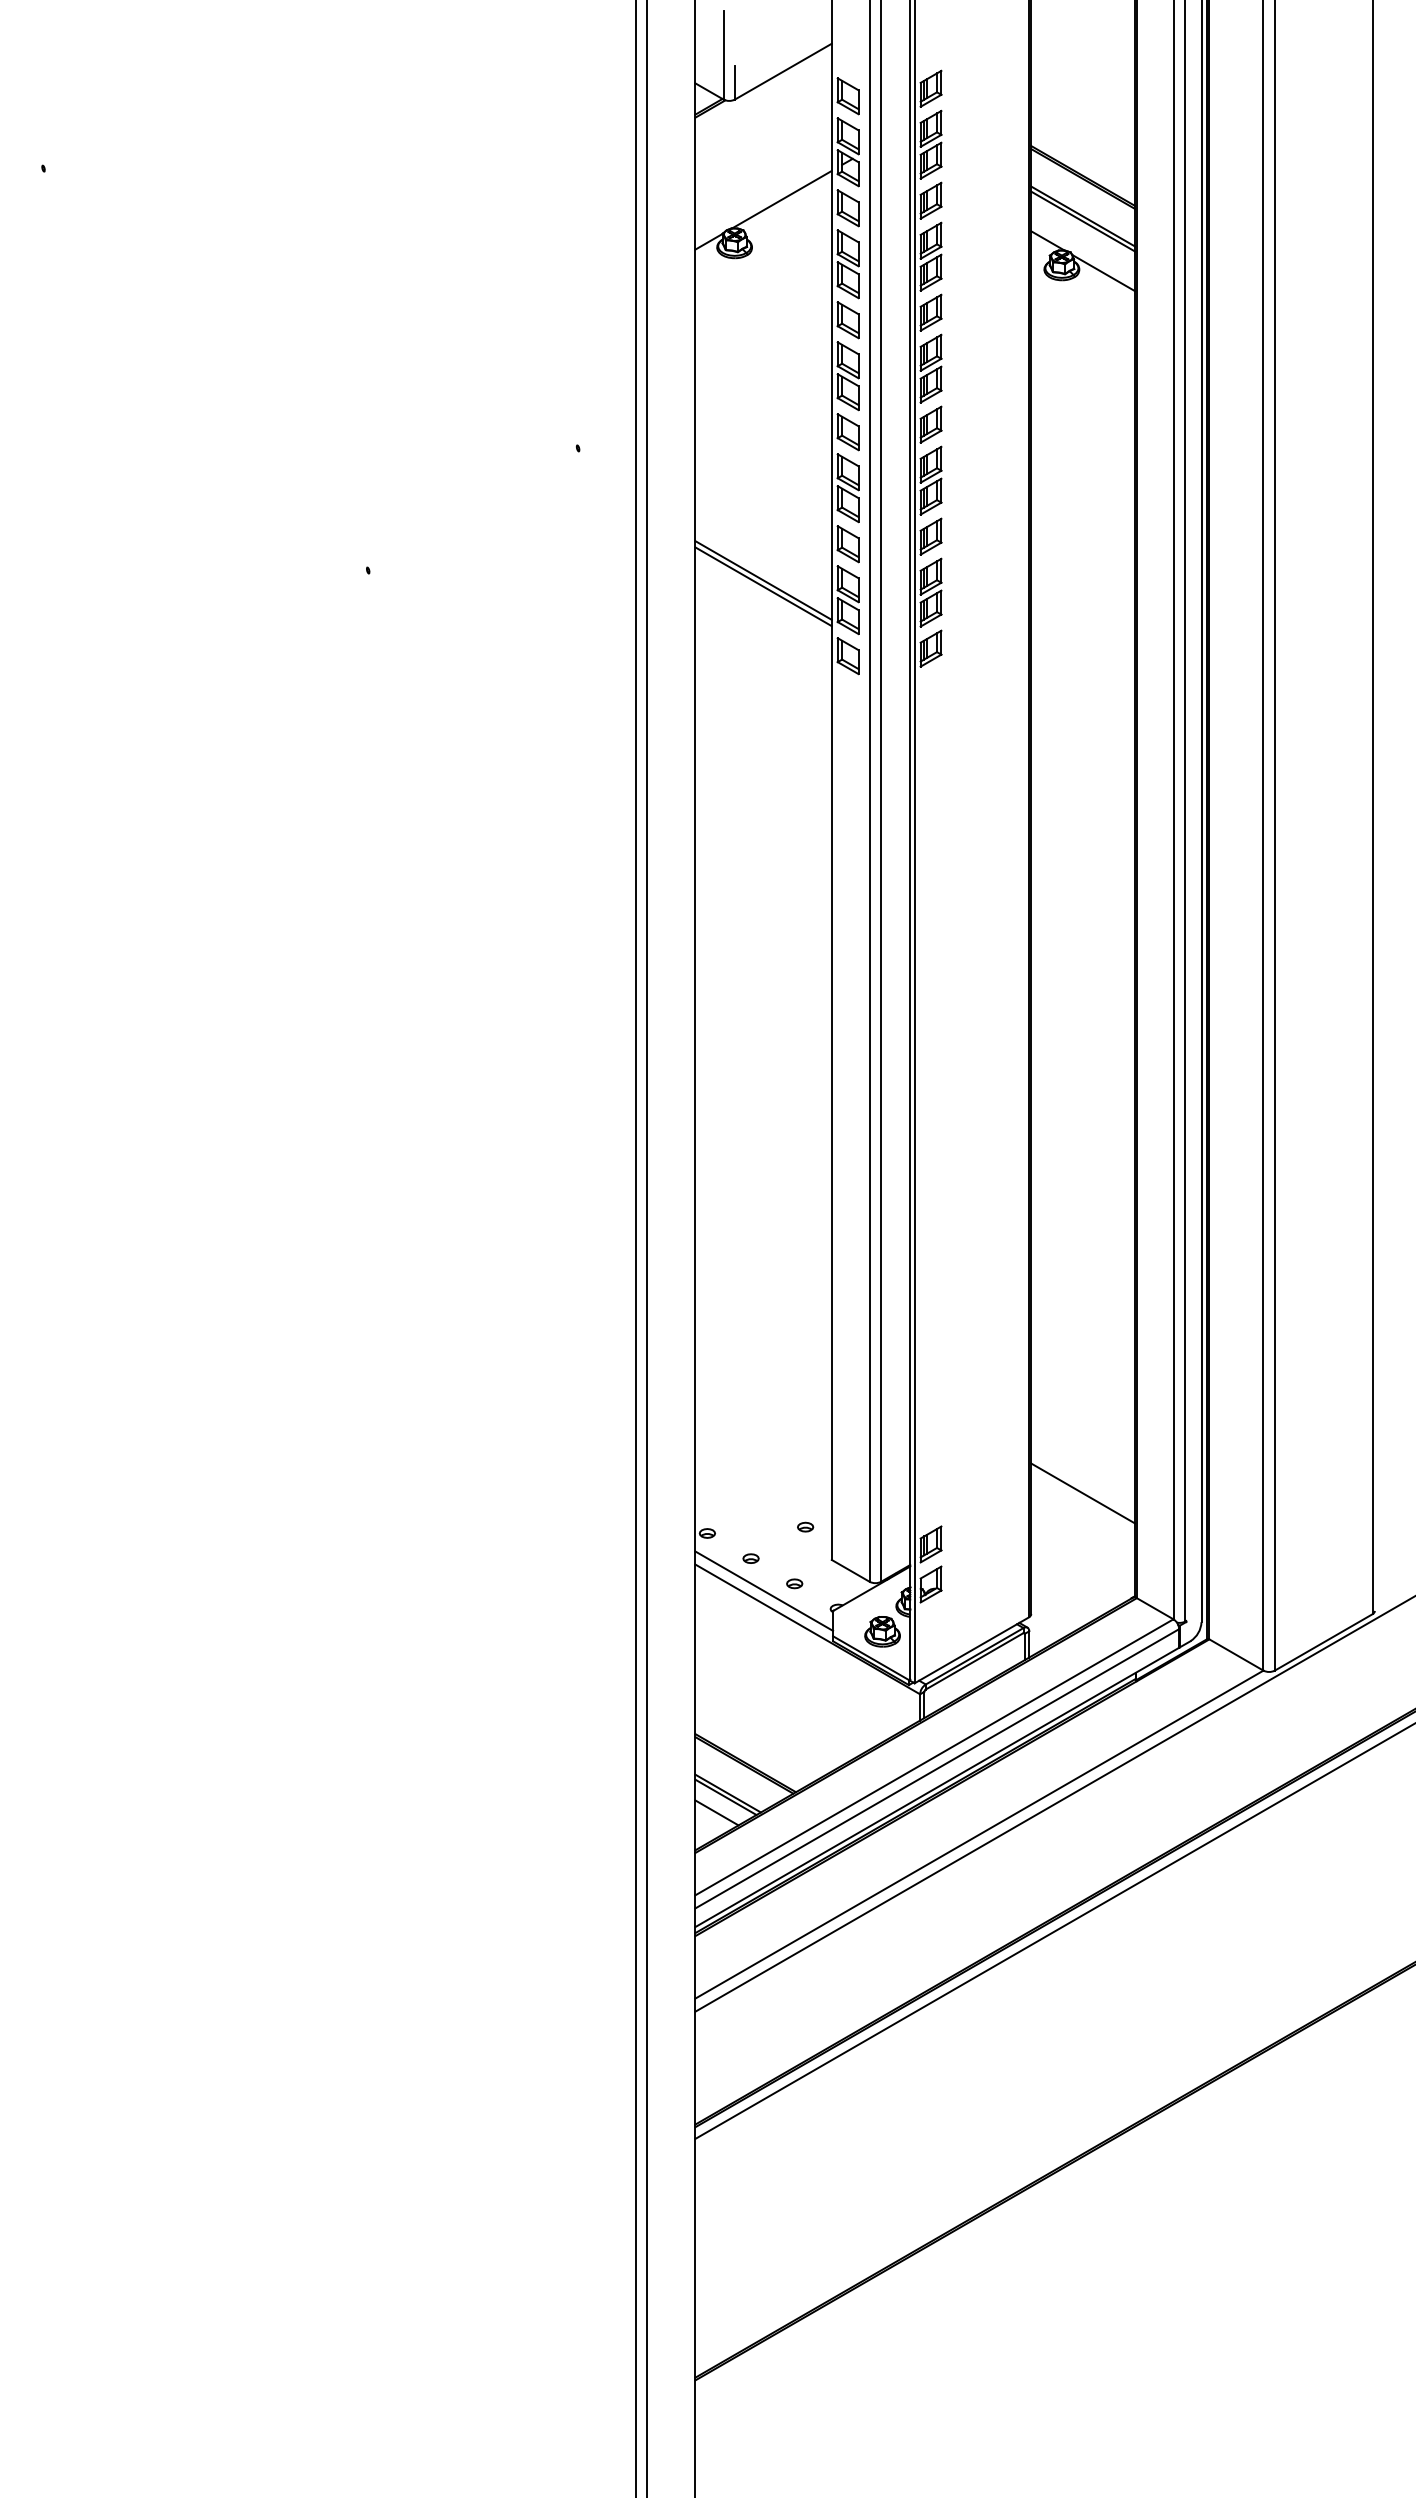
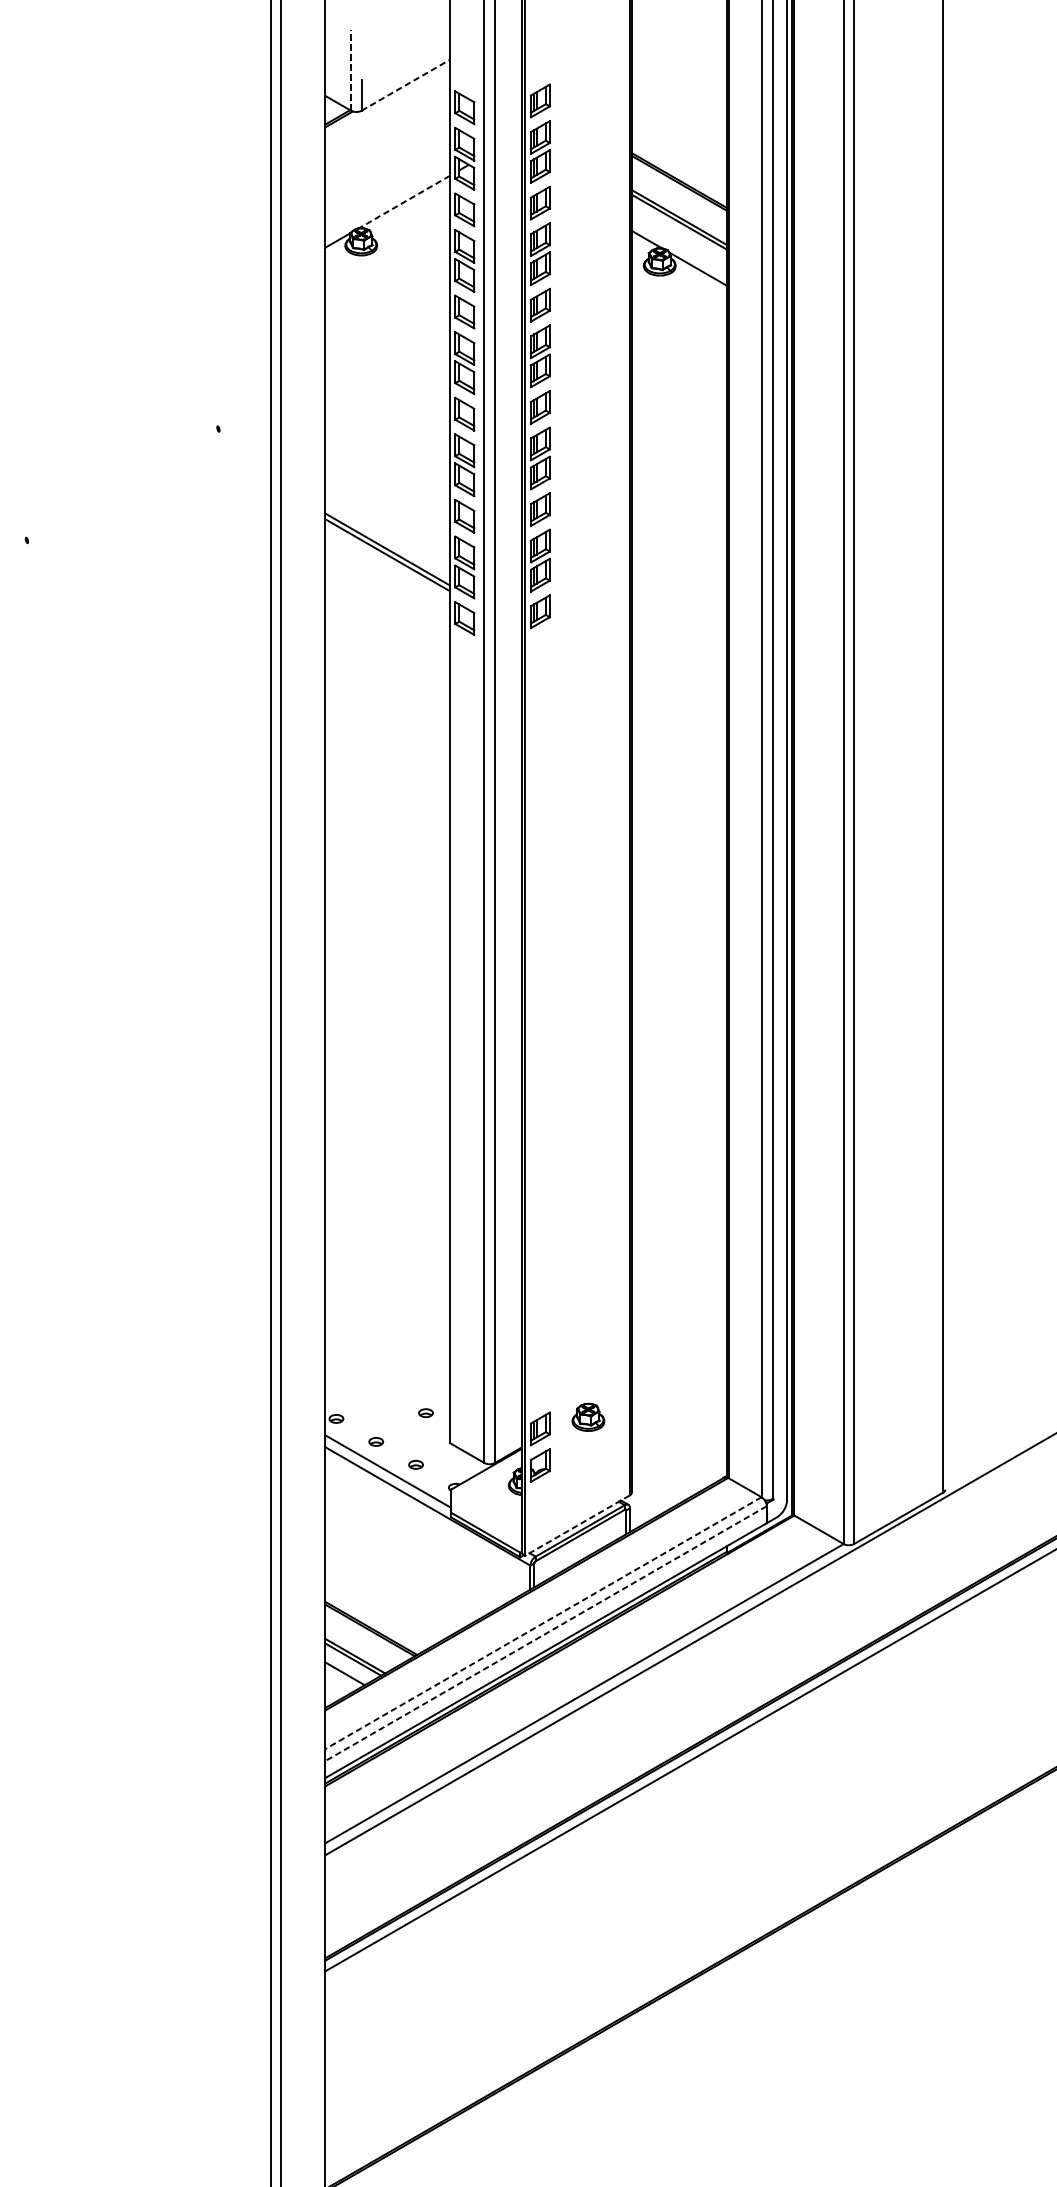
line: (723, 55) -> (351, 70), solid -> dashed
line: (783, 71) -> (405, 85), solid -> dashed
line: (781, 199) -> (404, 201), solid -> dashed
line: (1083, 1493) -> (679, 1382), removed
part: (882, 1631) -> (588, 1417), moved
line: (971, 1650) -> (577, 1525), solid -> dashed
line: (933, 1757) -> (542, 1623), solid -> dashed
line: (936, 1769) -> (545, 1634), solid -> dashed

